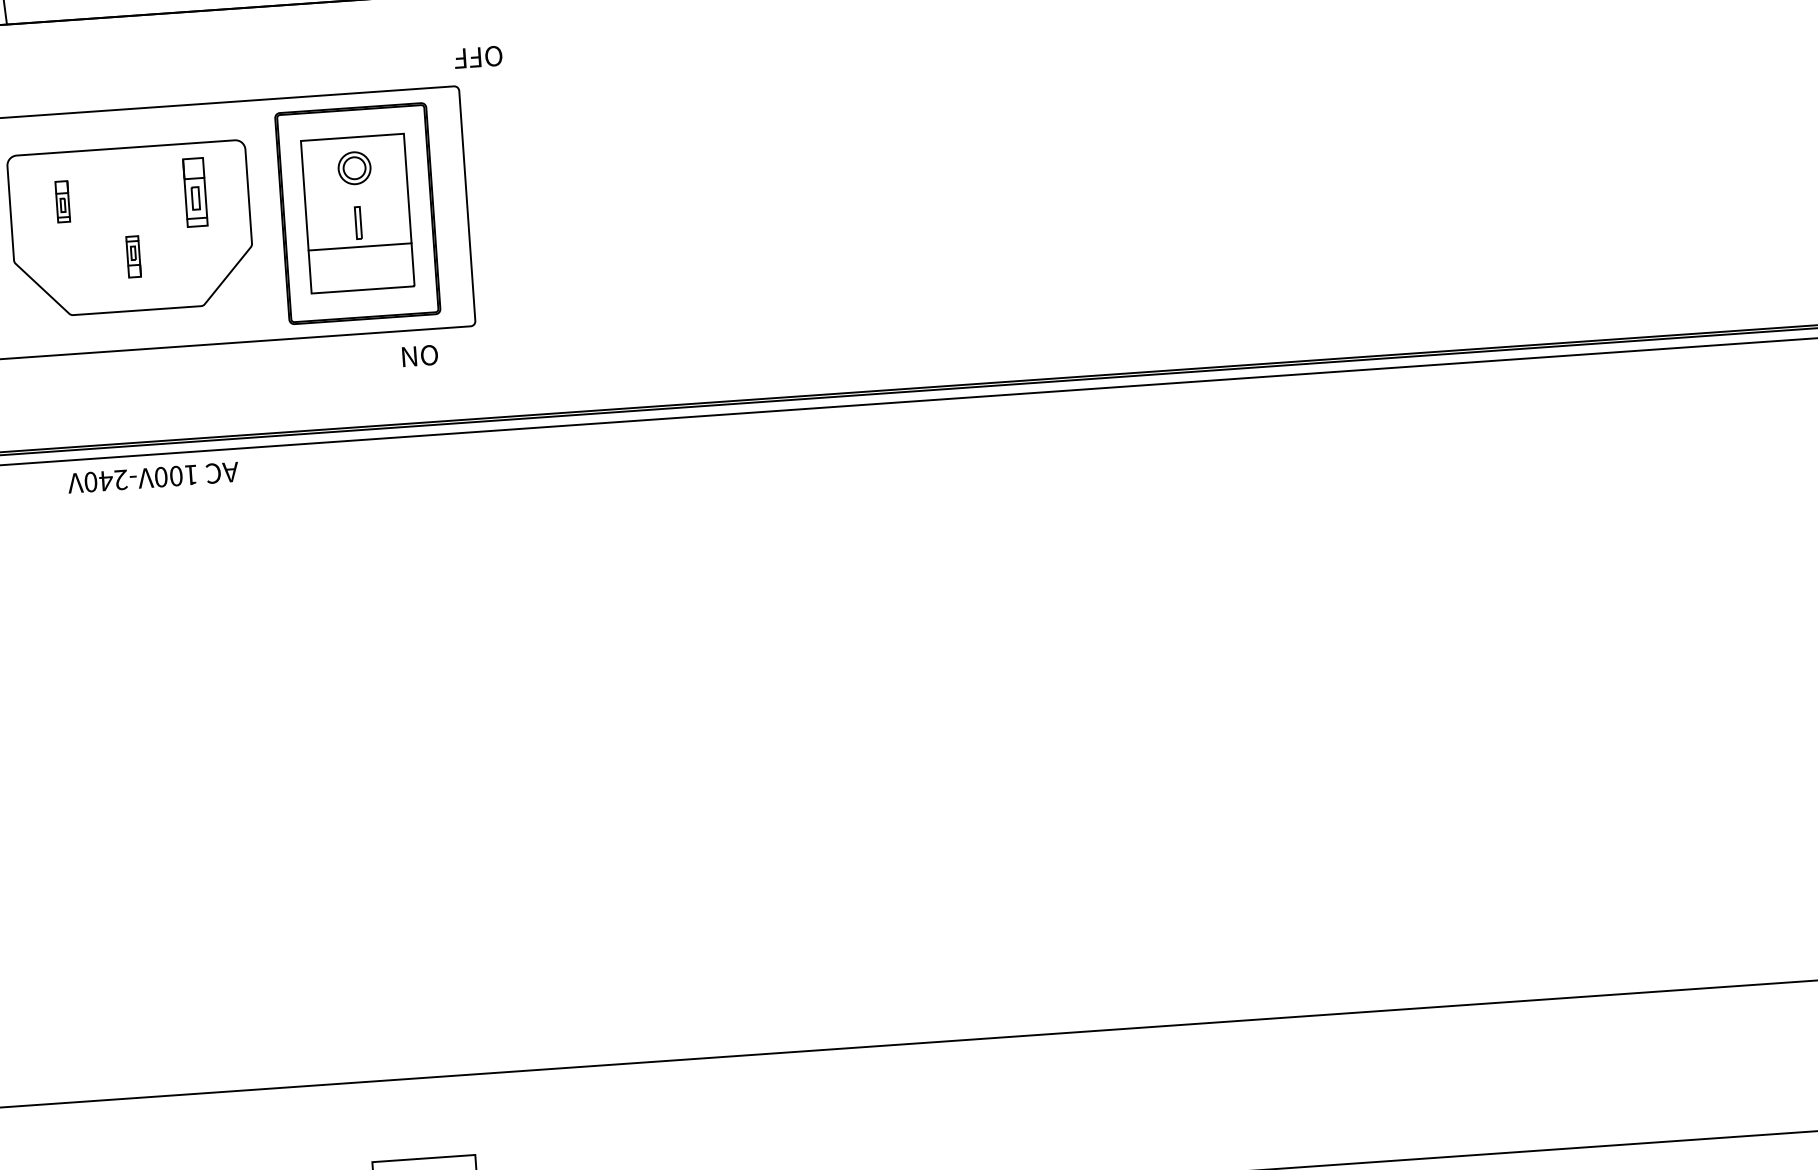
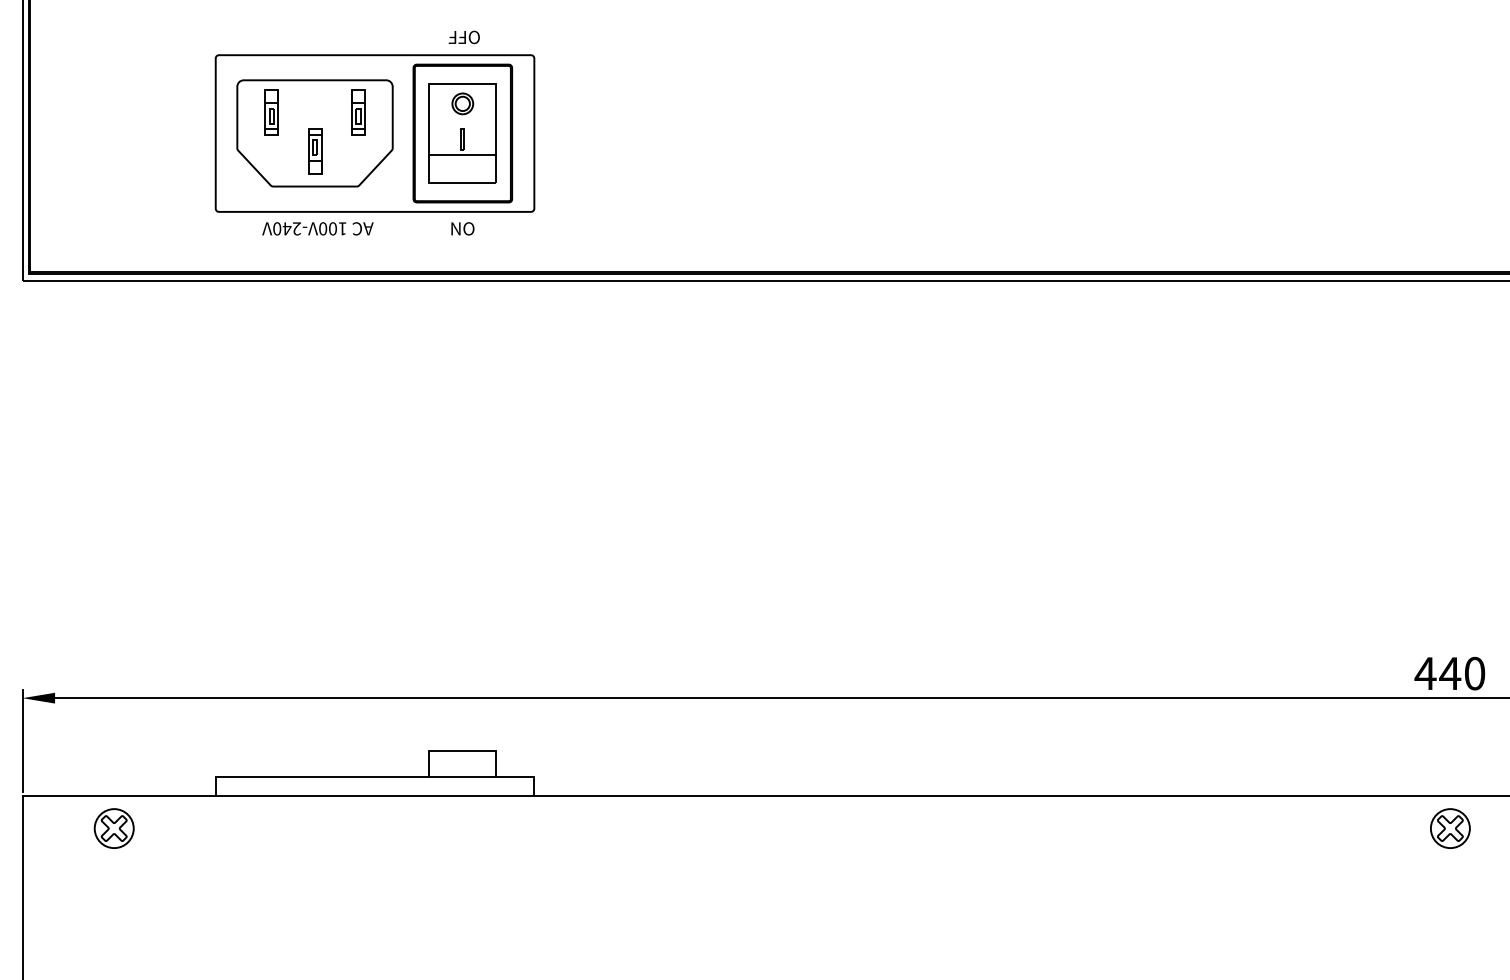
text: (477, 57) -> (463, 37), moved
part: (62, 201) -> (271, 112), size x1.67
part: (134, 256) -> (315, 151), size x1.67
text: (419, 355) -> (462, 228), moved
text: (152, 477) -> (317, 228), moved

